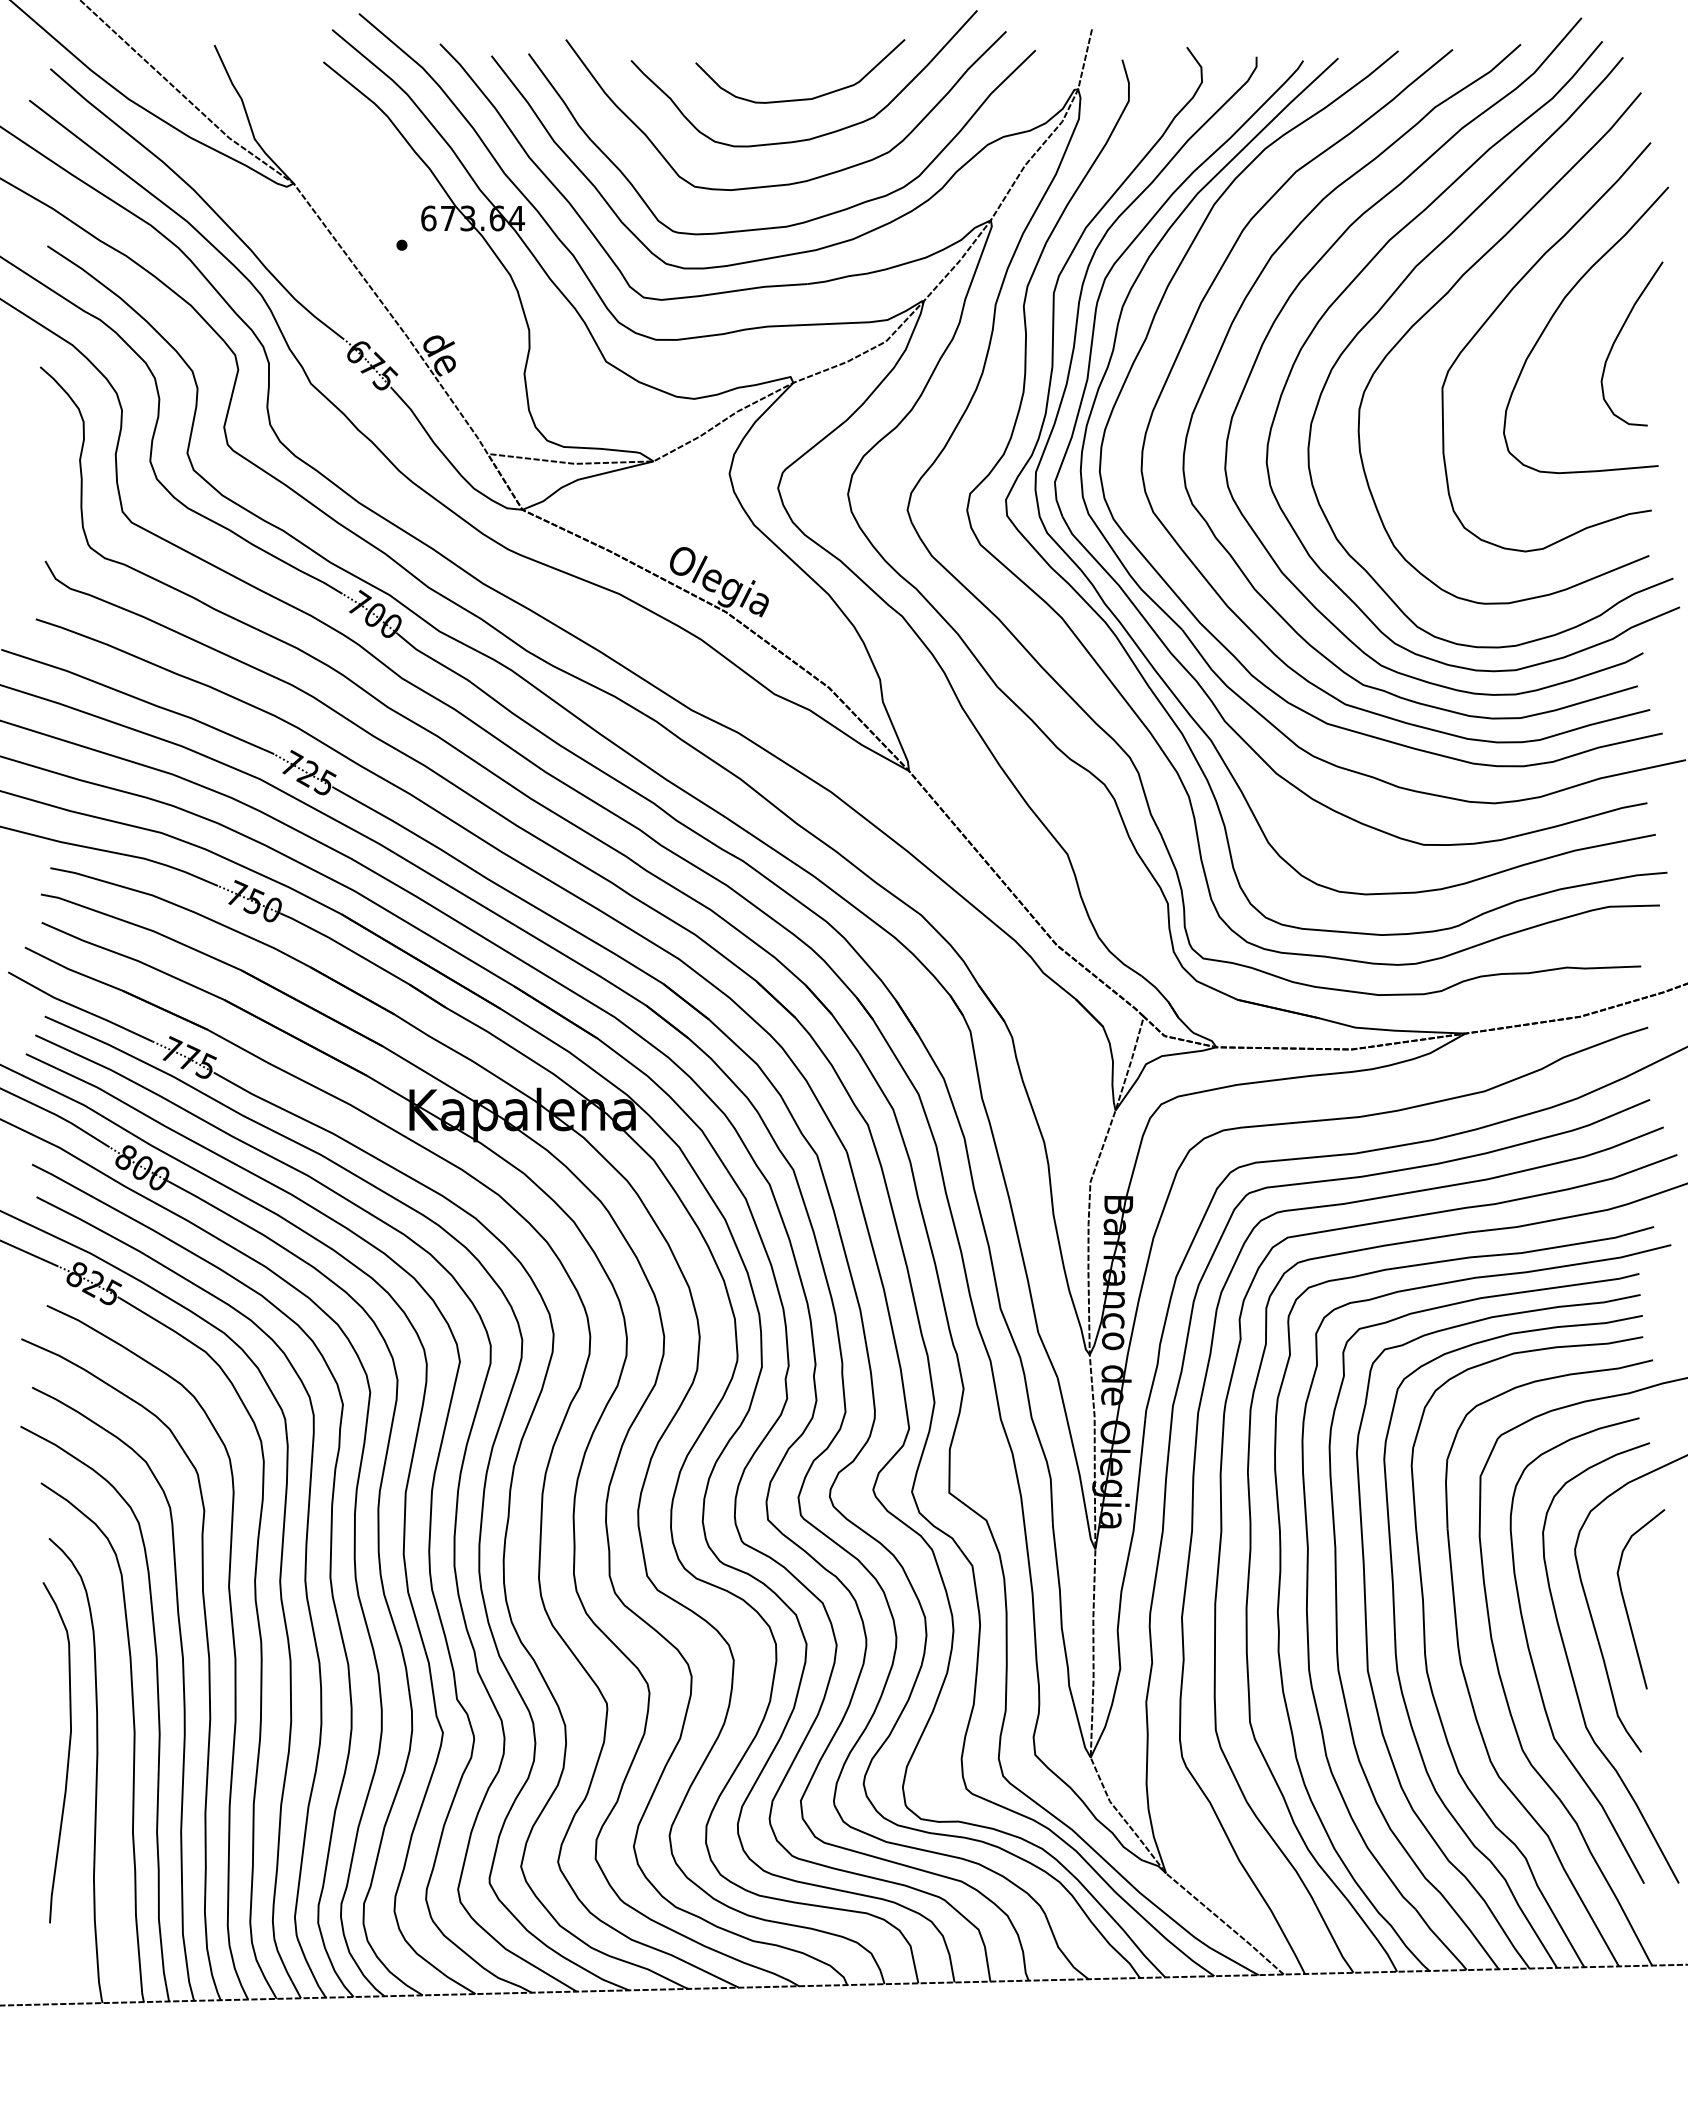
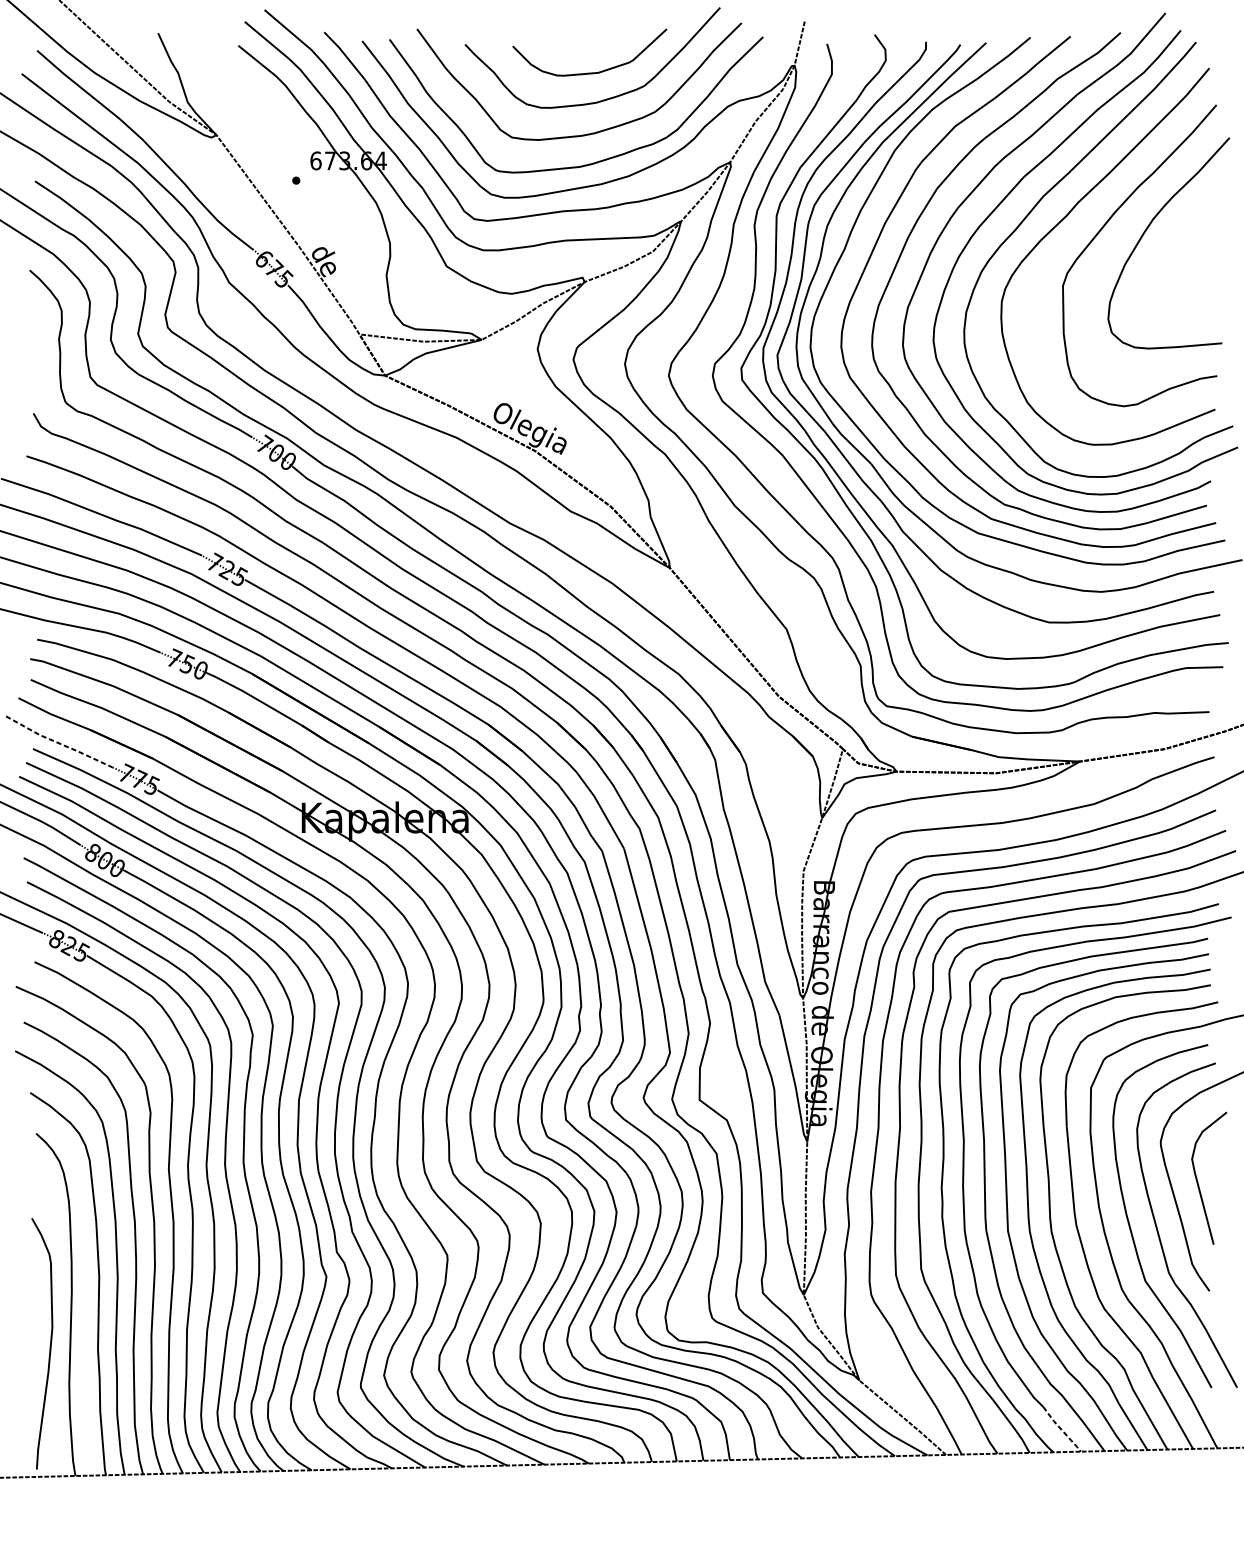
curve: (1618, 336) -> (1192, 247), removed
line: (79, 1008) -> (58, 743), solid -> dashed
curve: (67, 1756) -> (49, 1346), moved
line: (1440, 1940) -> (1061, 1429), solid -> dashed

